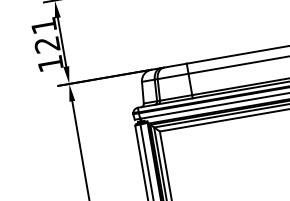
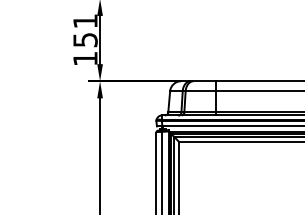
text: (47, 45) -> (85, 40), 121 -> 151

